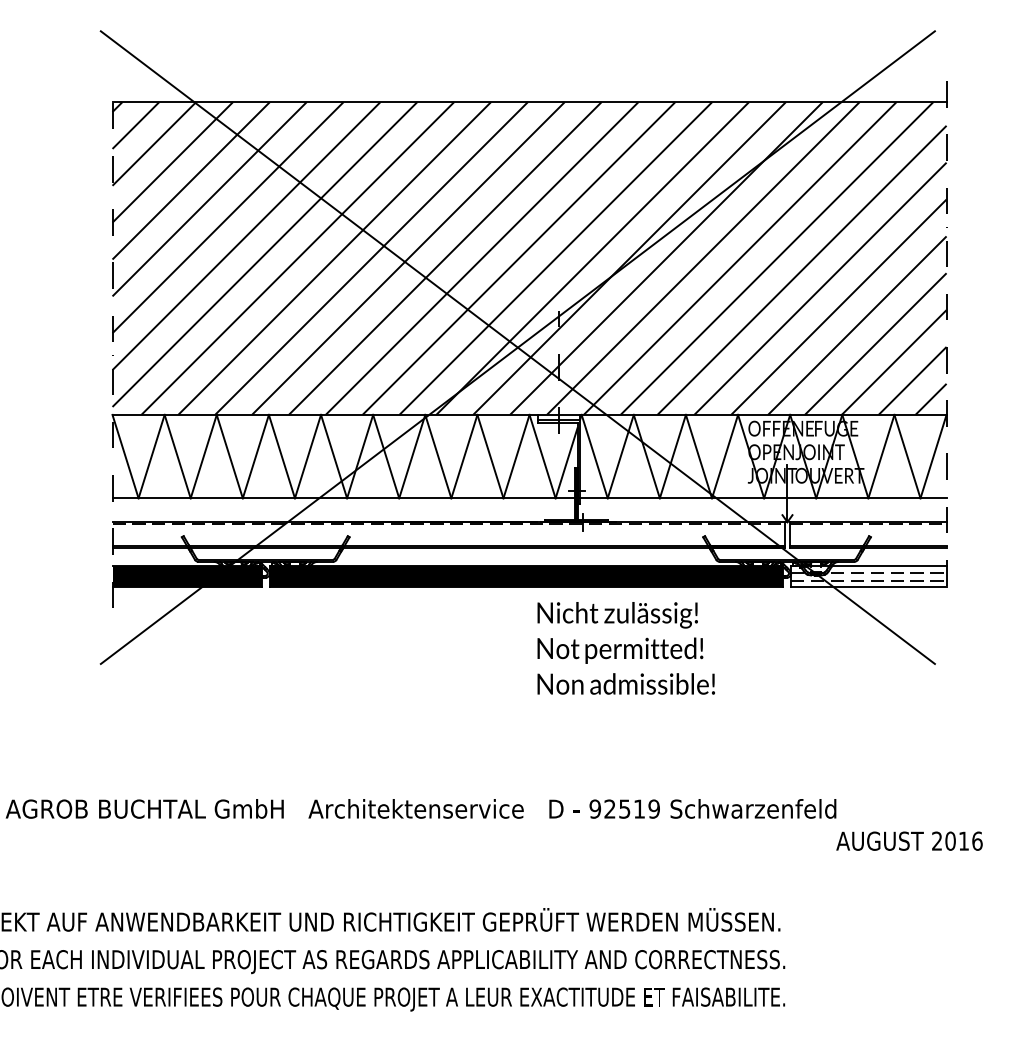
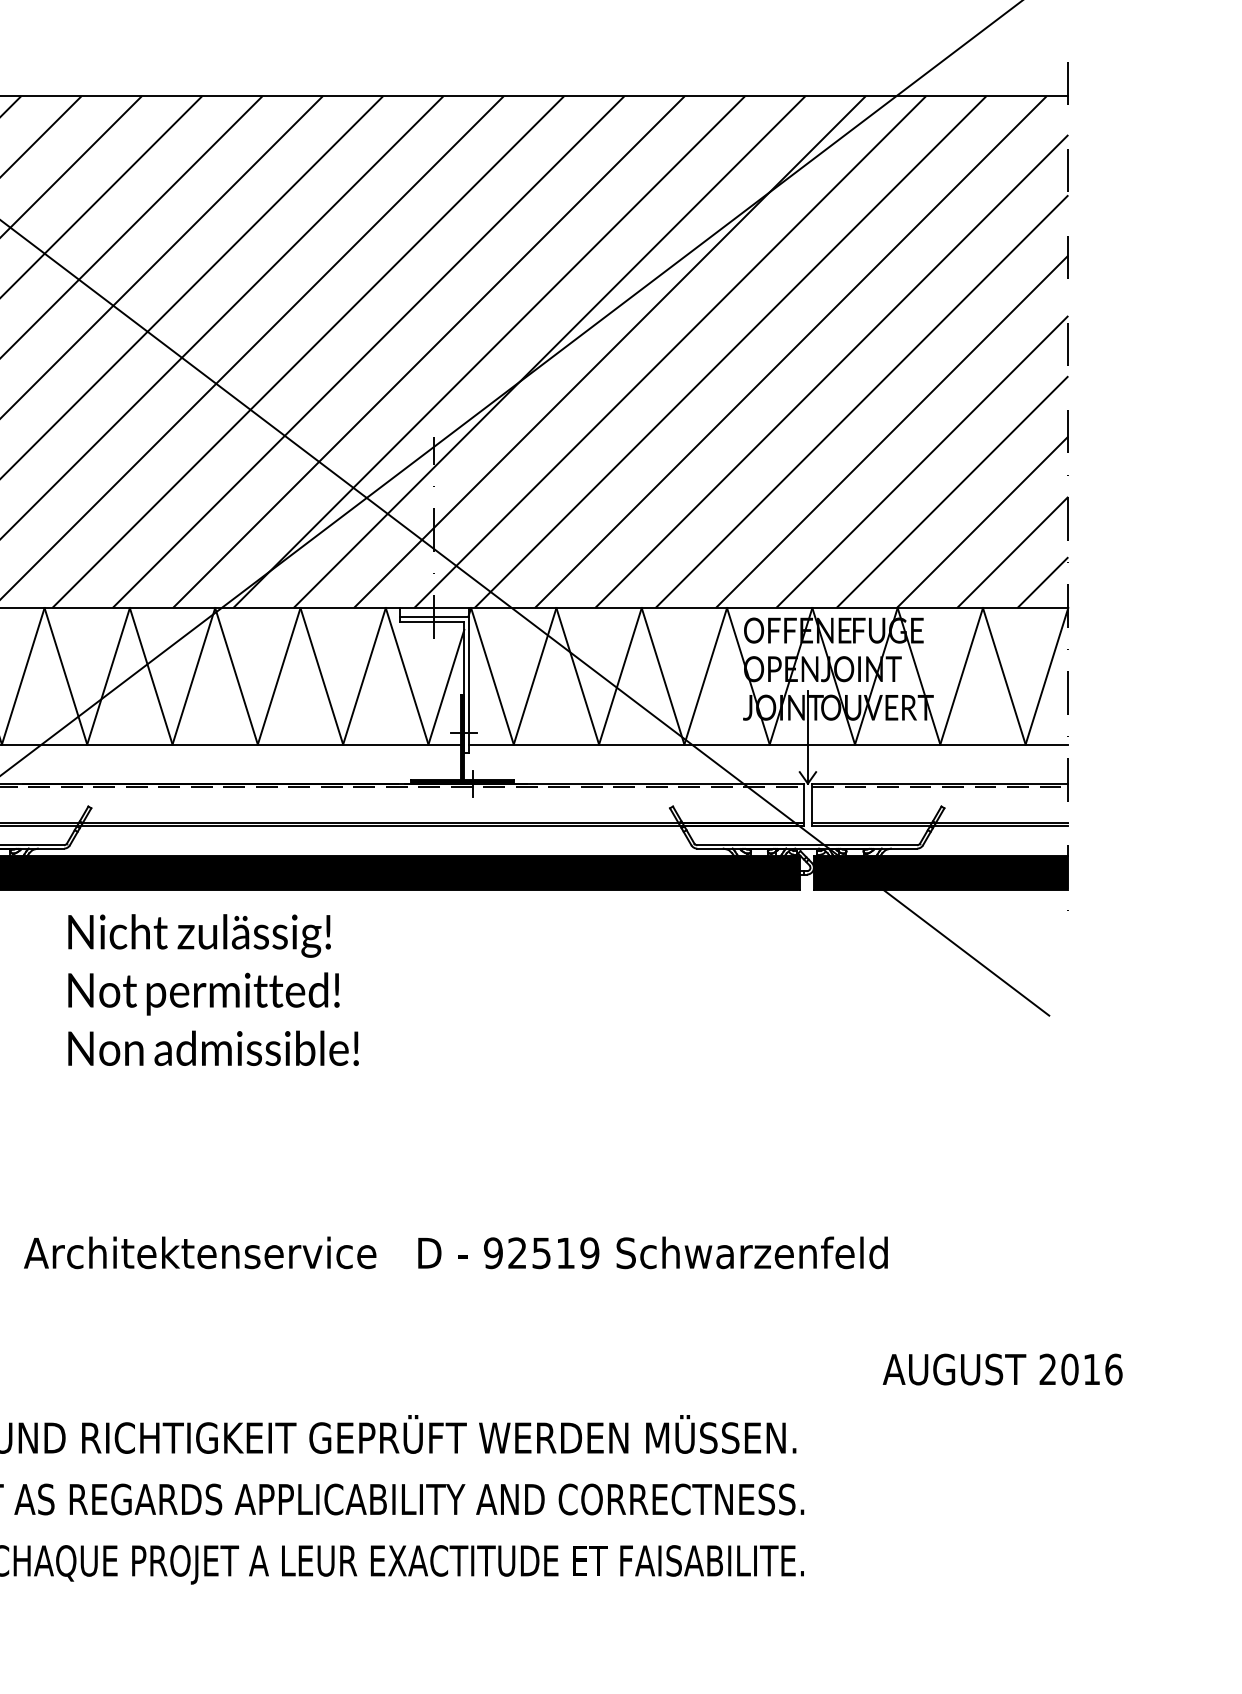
fill: (868, 576) -> (940, 872), added
text: (625, 648) -> (212, 990), moved
text: (909, 840) -> (1002, 1368), moved

